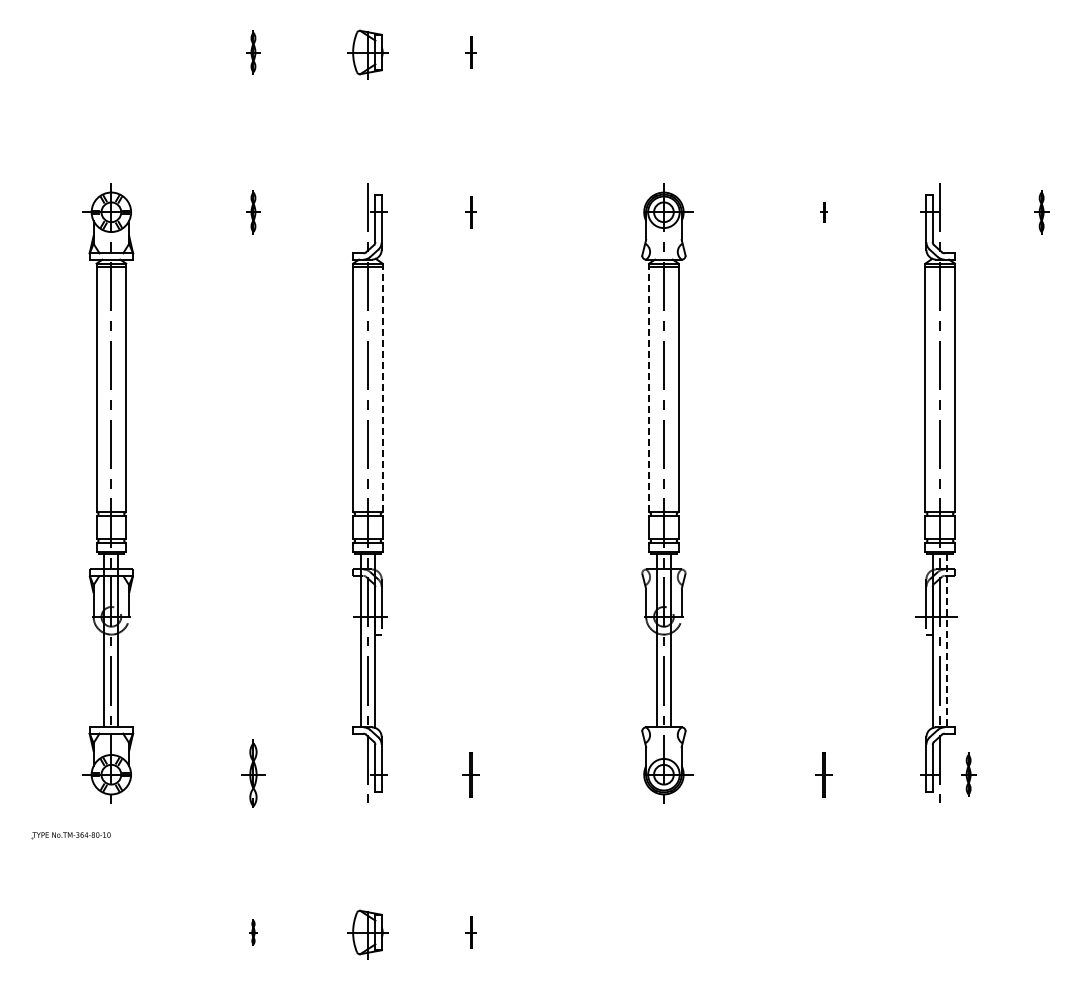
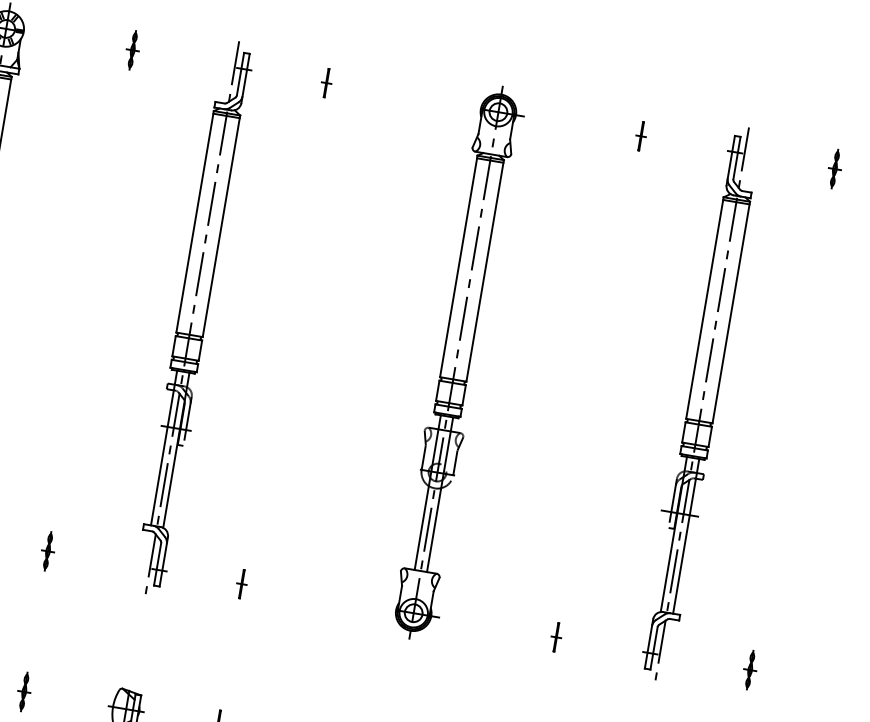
part: (824, 212) -> (641, 136), size x1.67
line: (382, 387) -> (221, 225), dashed -> solid
line: (649, 387) -> (459, 266), dashed -> solid
line: (947, 640) -> (686, 536), dashed -> solid
part: (253, 774) -> (48, 551), size x0.62
part: (470, 774) -> (241, 583), size x0.71
part: (824, 774) -> (556, 637), size x0.71
part: (968, 774) -> (750, 669), moved
part: (253, 932) -> (24, 691), size x1.67

